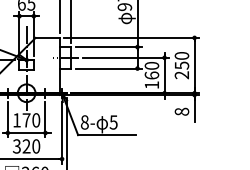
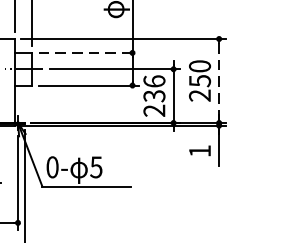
line: (109, 47) -> (89, 53), solid -> dashed
line: (194, 66) -> (219, 82), solid -> dashed
text: (151, 75) -> (153, 96), 160 -> 236
text: (181, 111) -> (199, 150), 8 -> 1
text: (84, 122) -> (52, 167), 8- -> 0-

